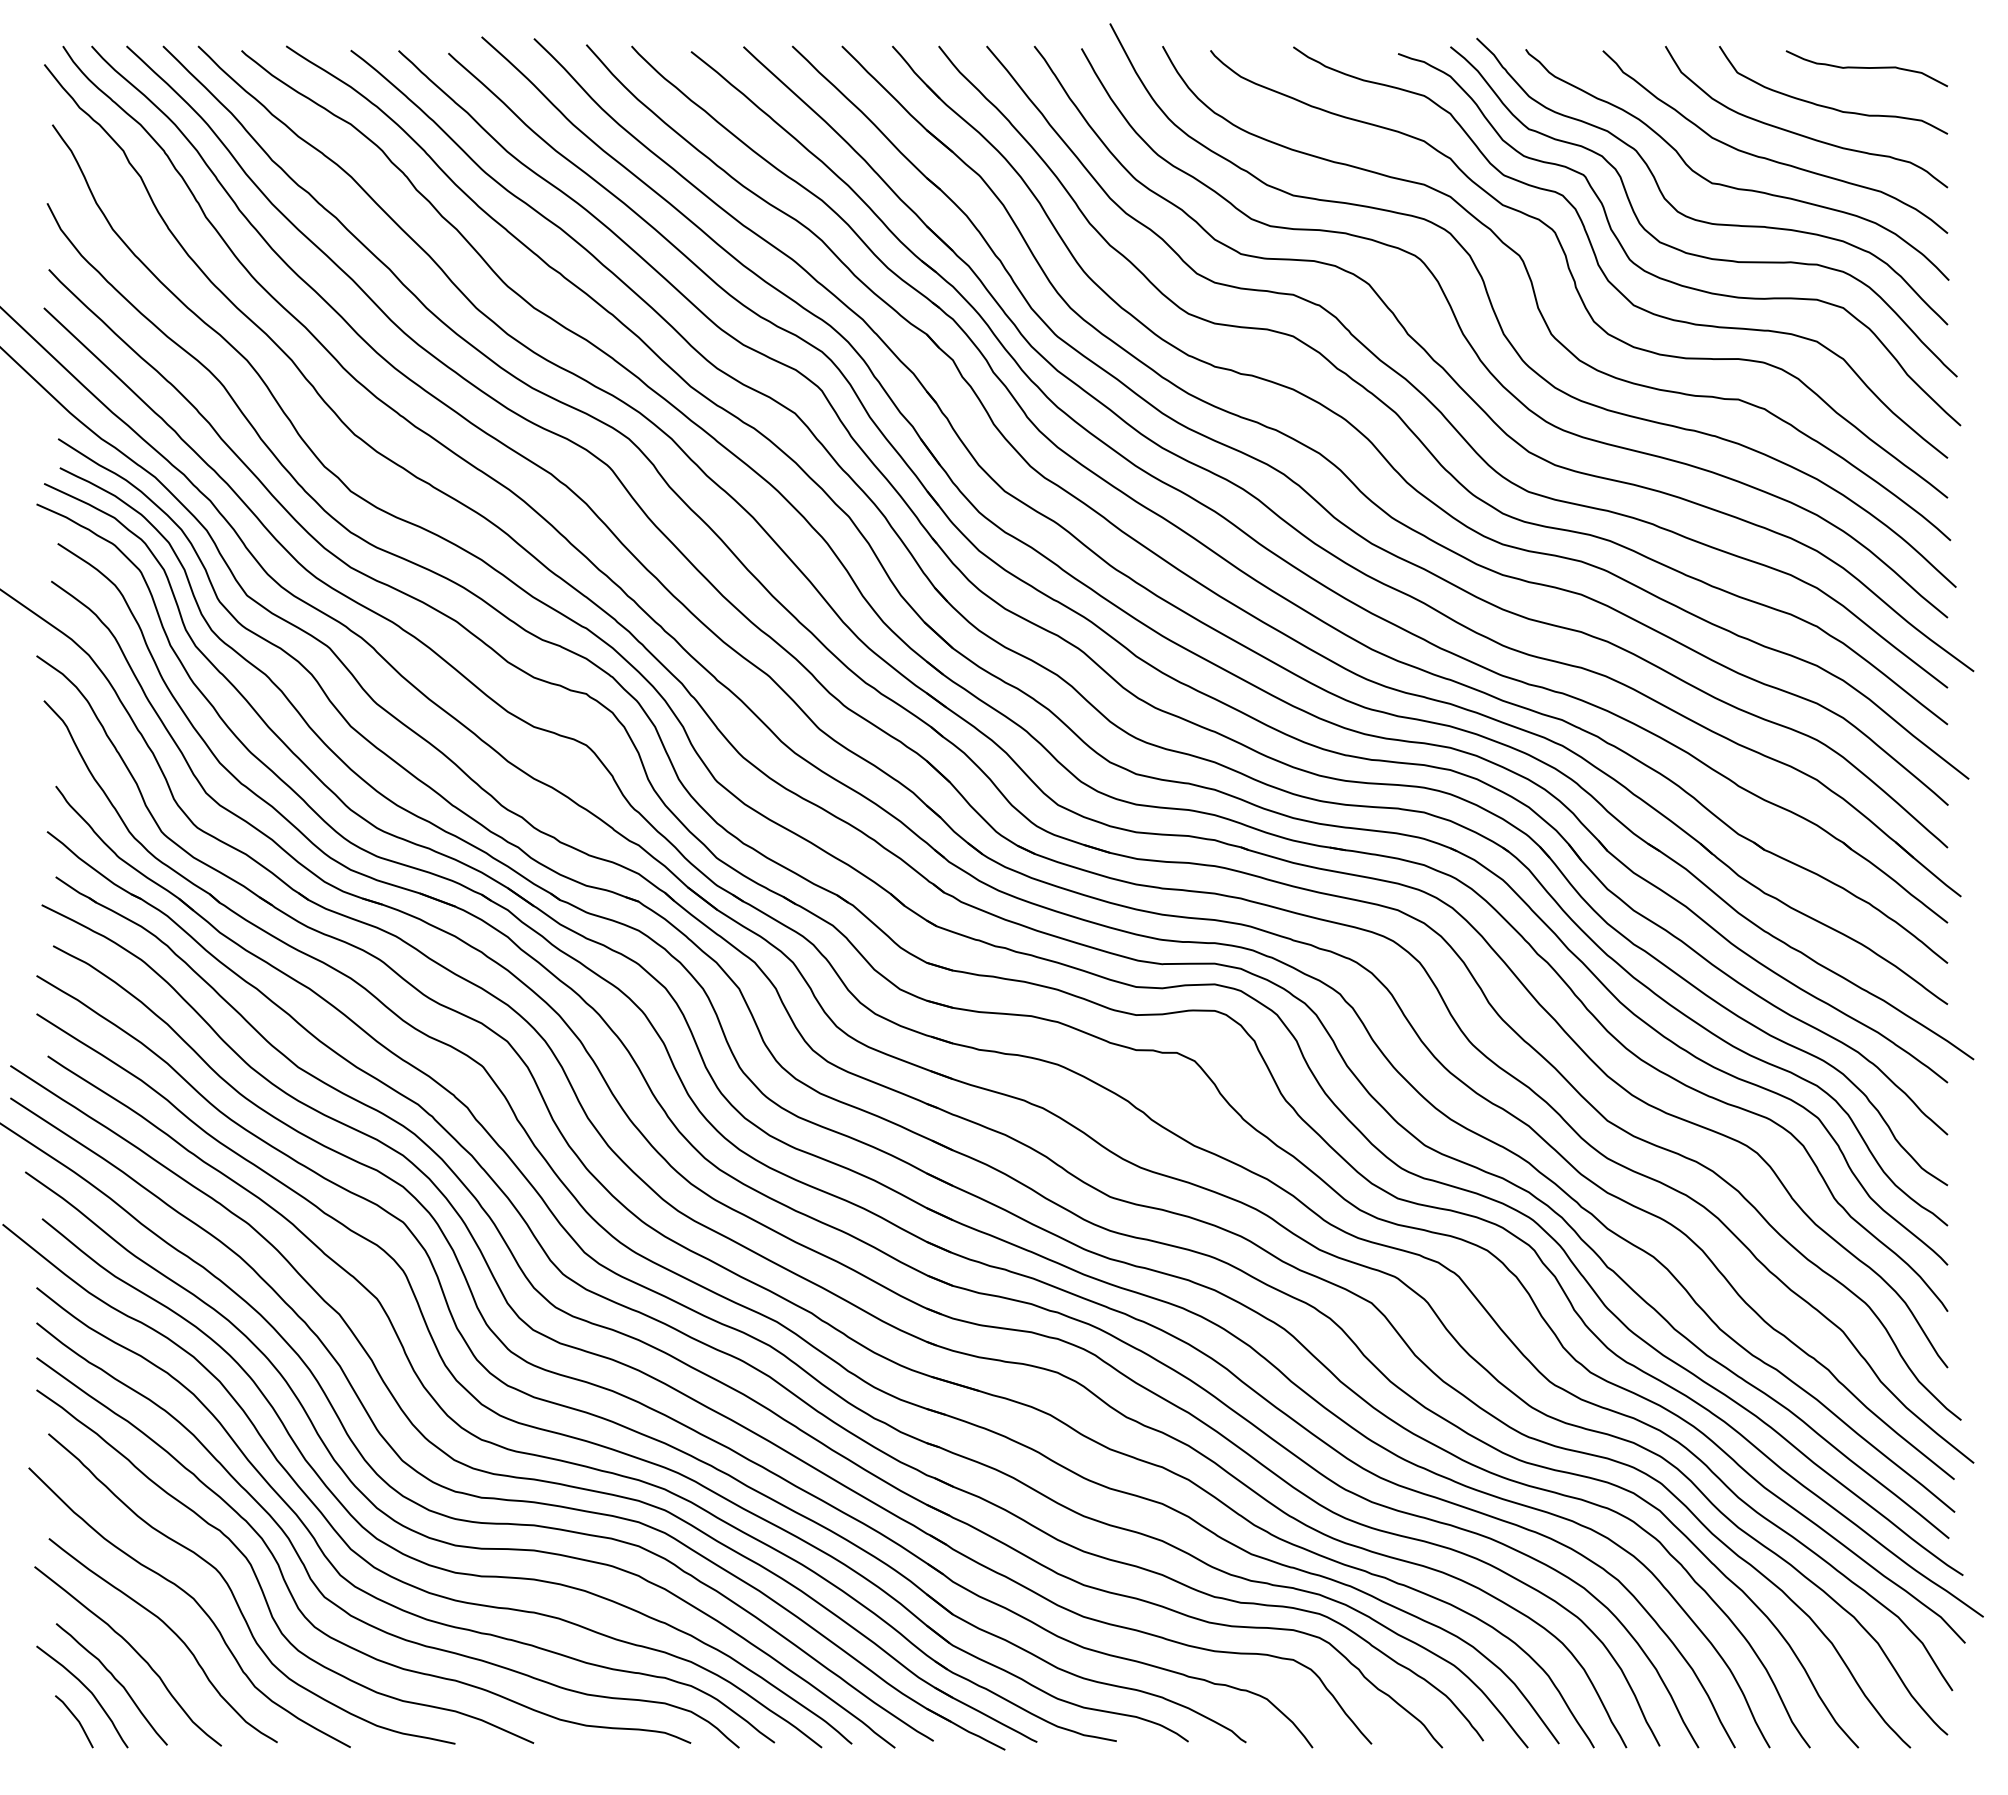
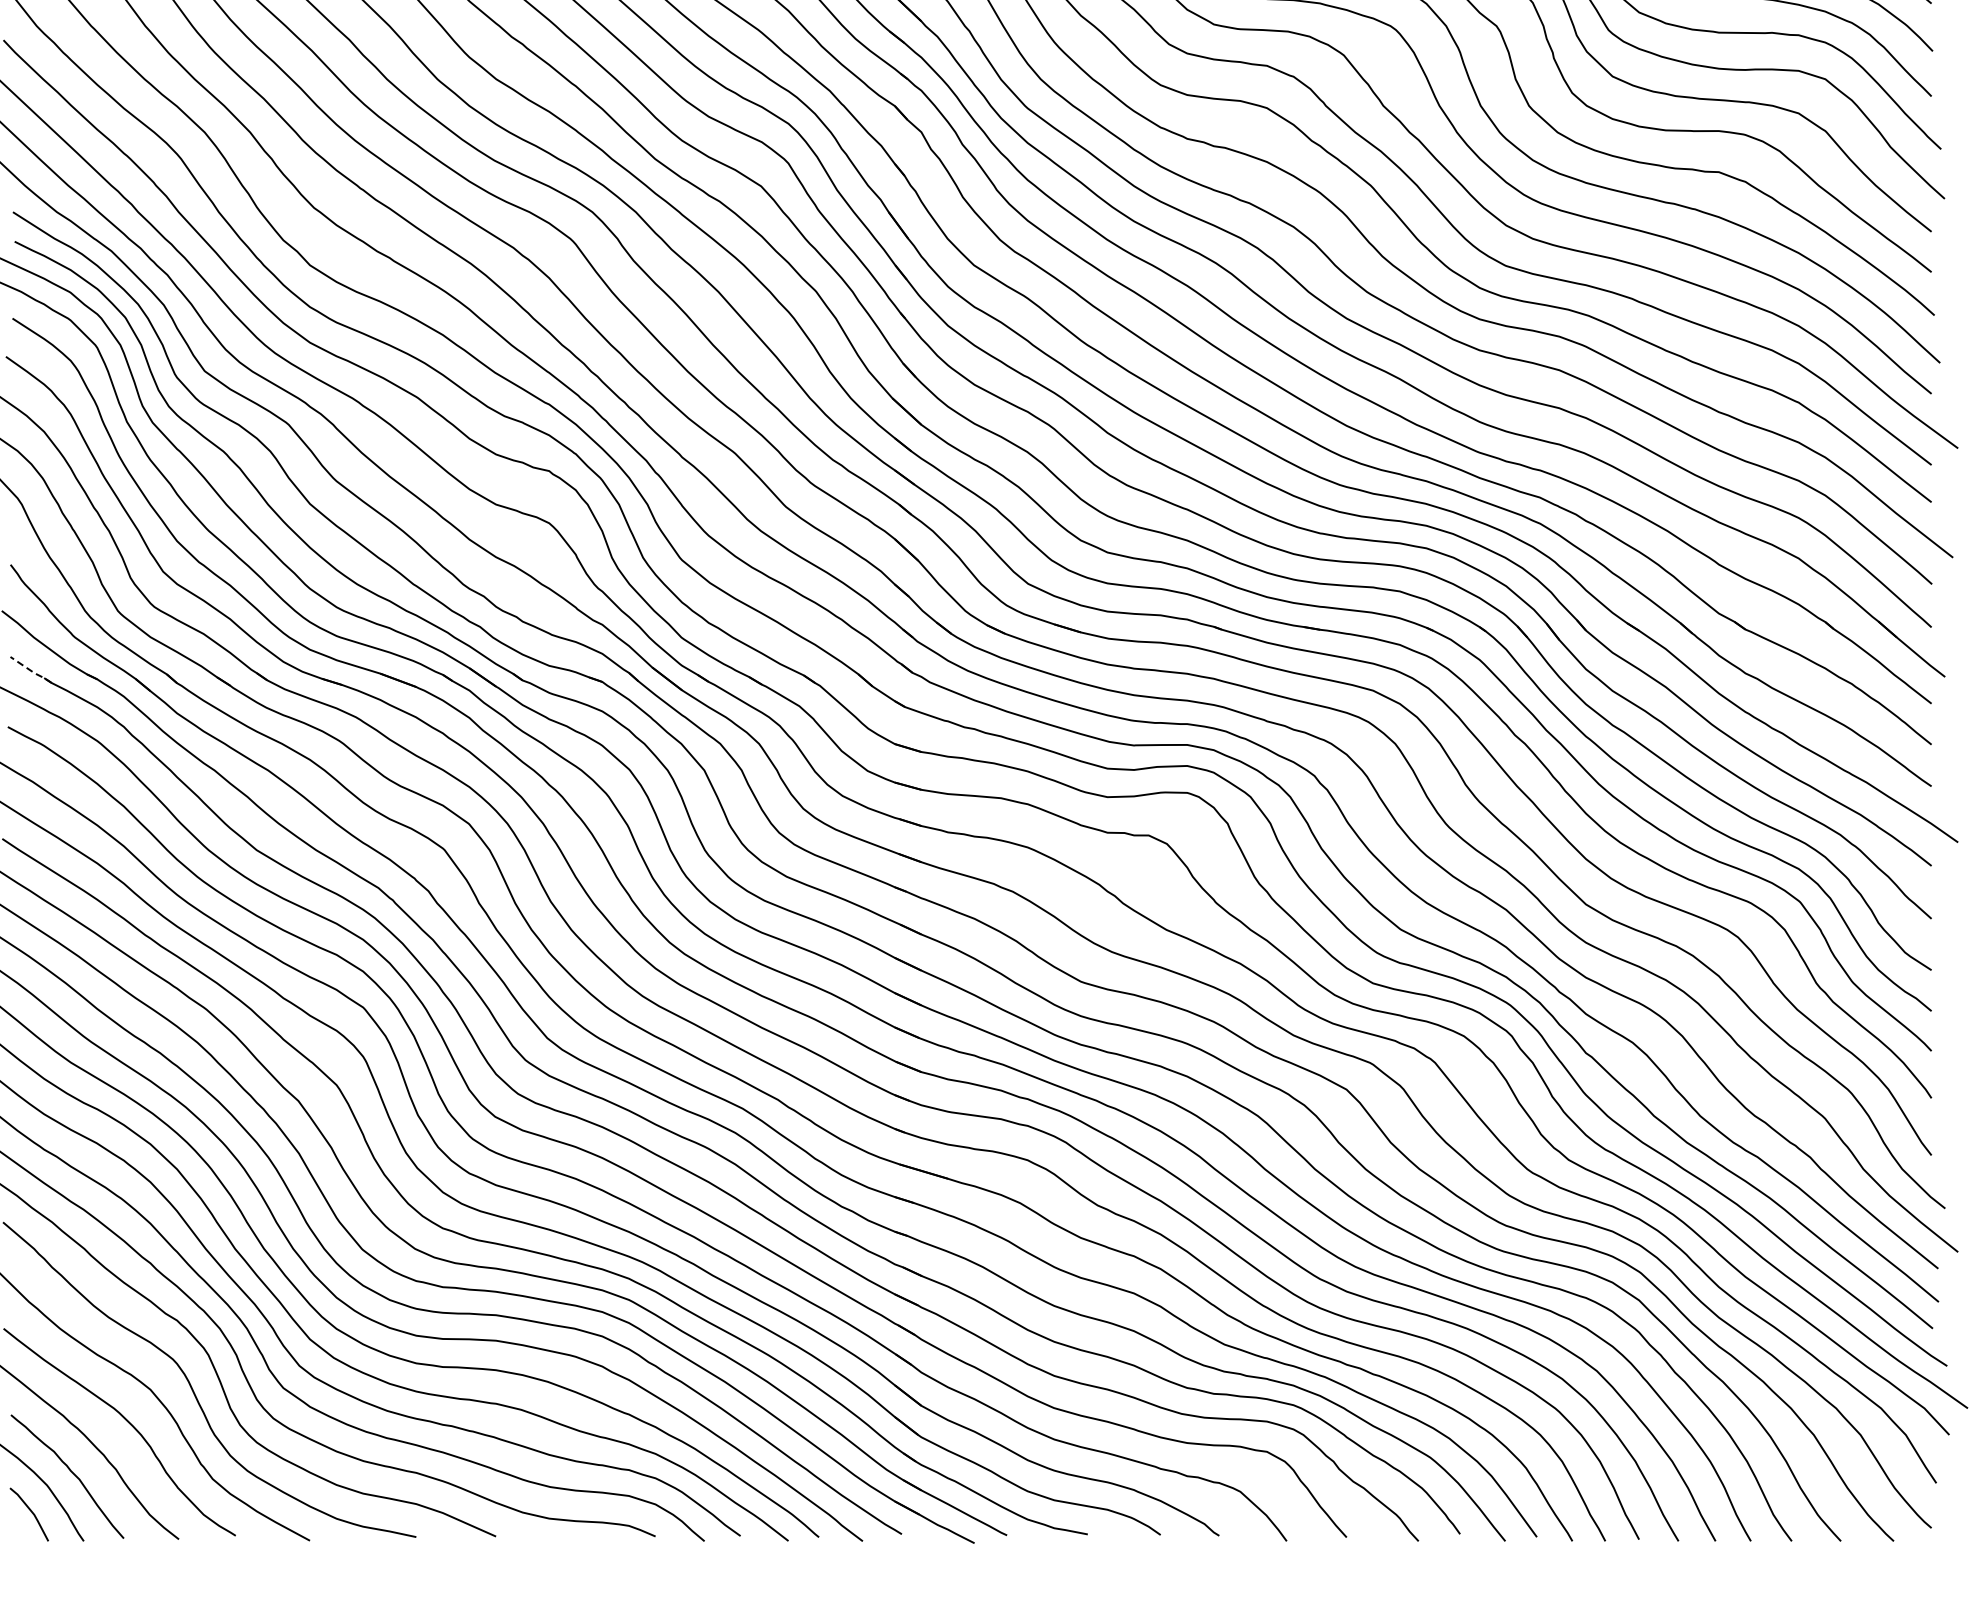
line: (76, 890) -> (31, 670), solid -> dashed

